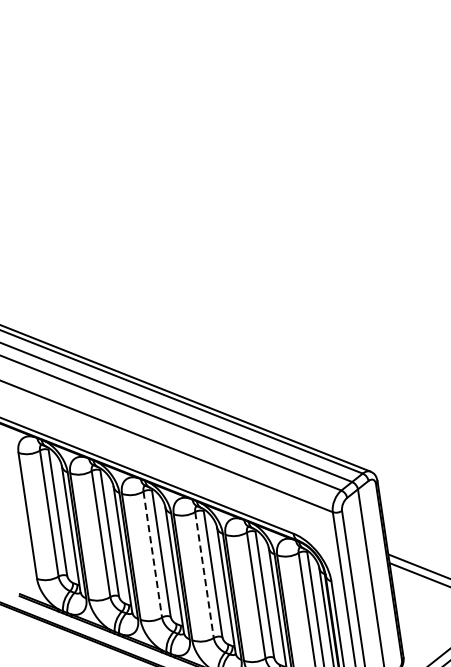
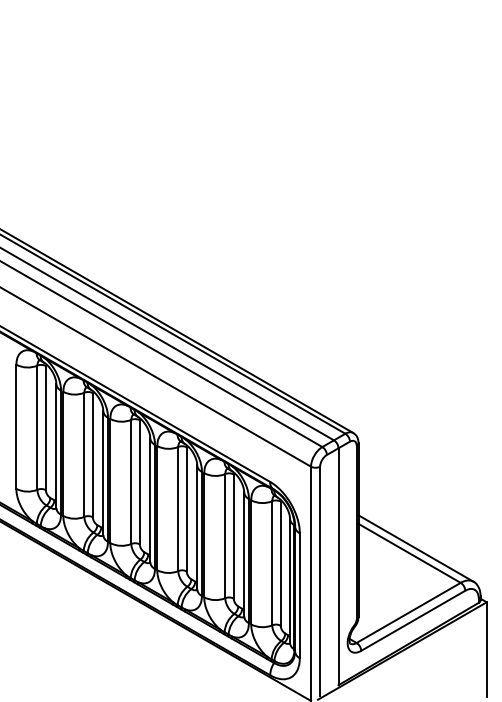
line: (152, 555) -> (131, 482), dashed -> solid
line: (204, 575) -> (178, 509), dashed -> solid

